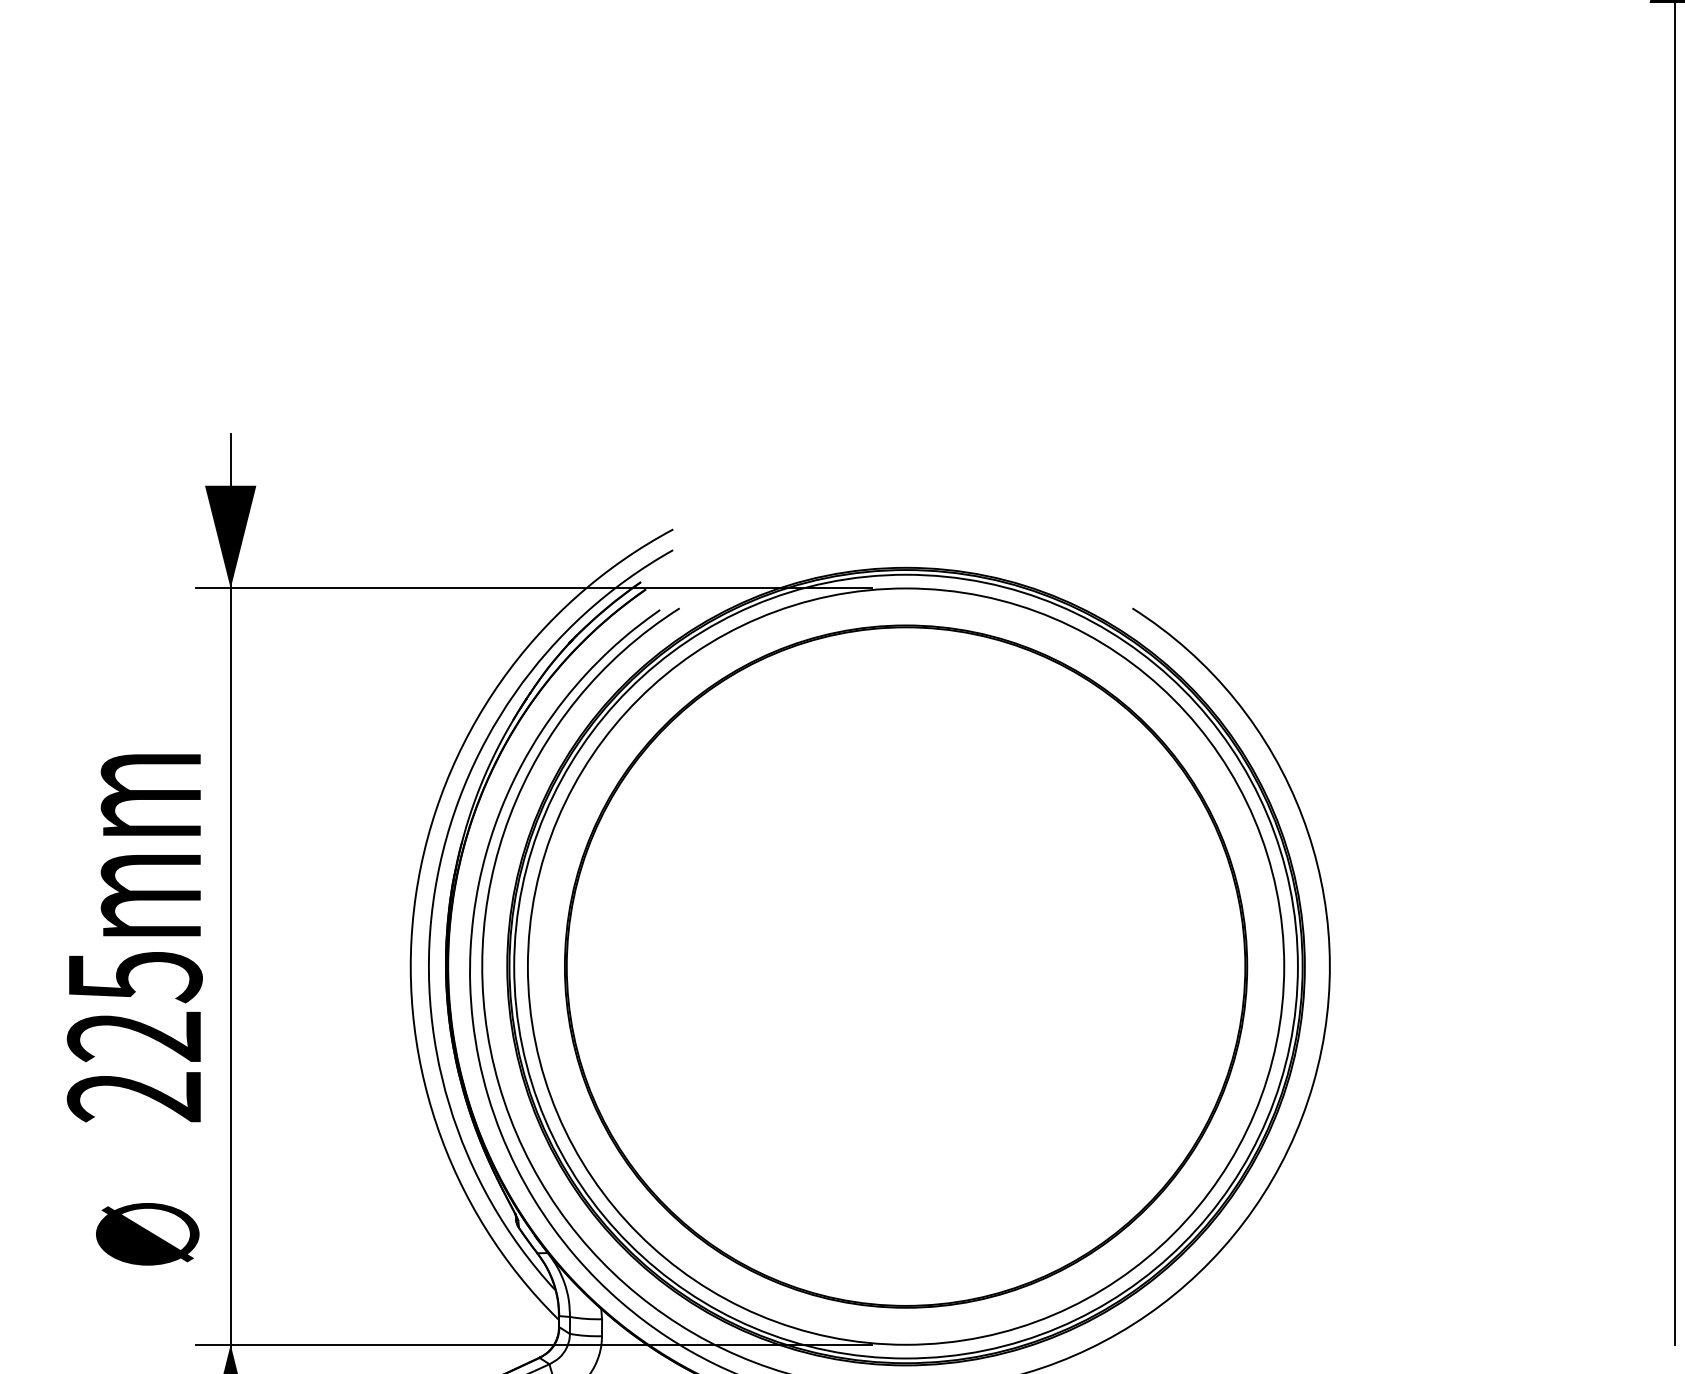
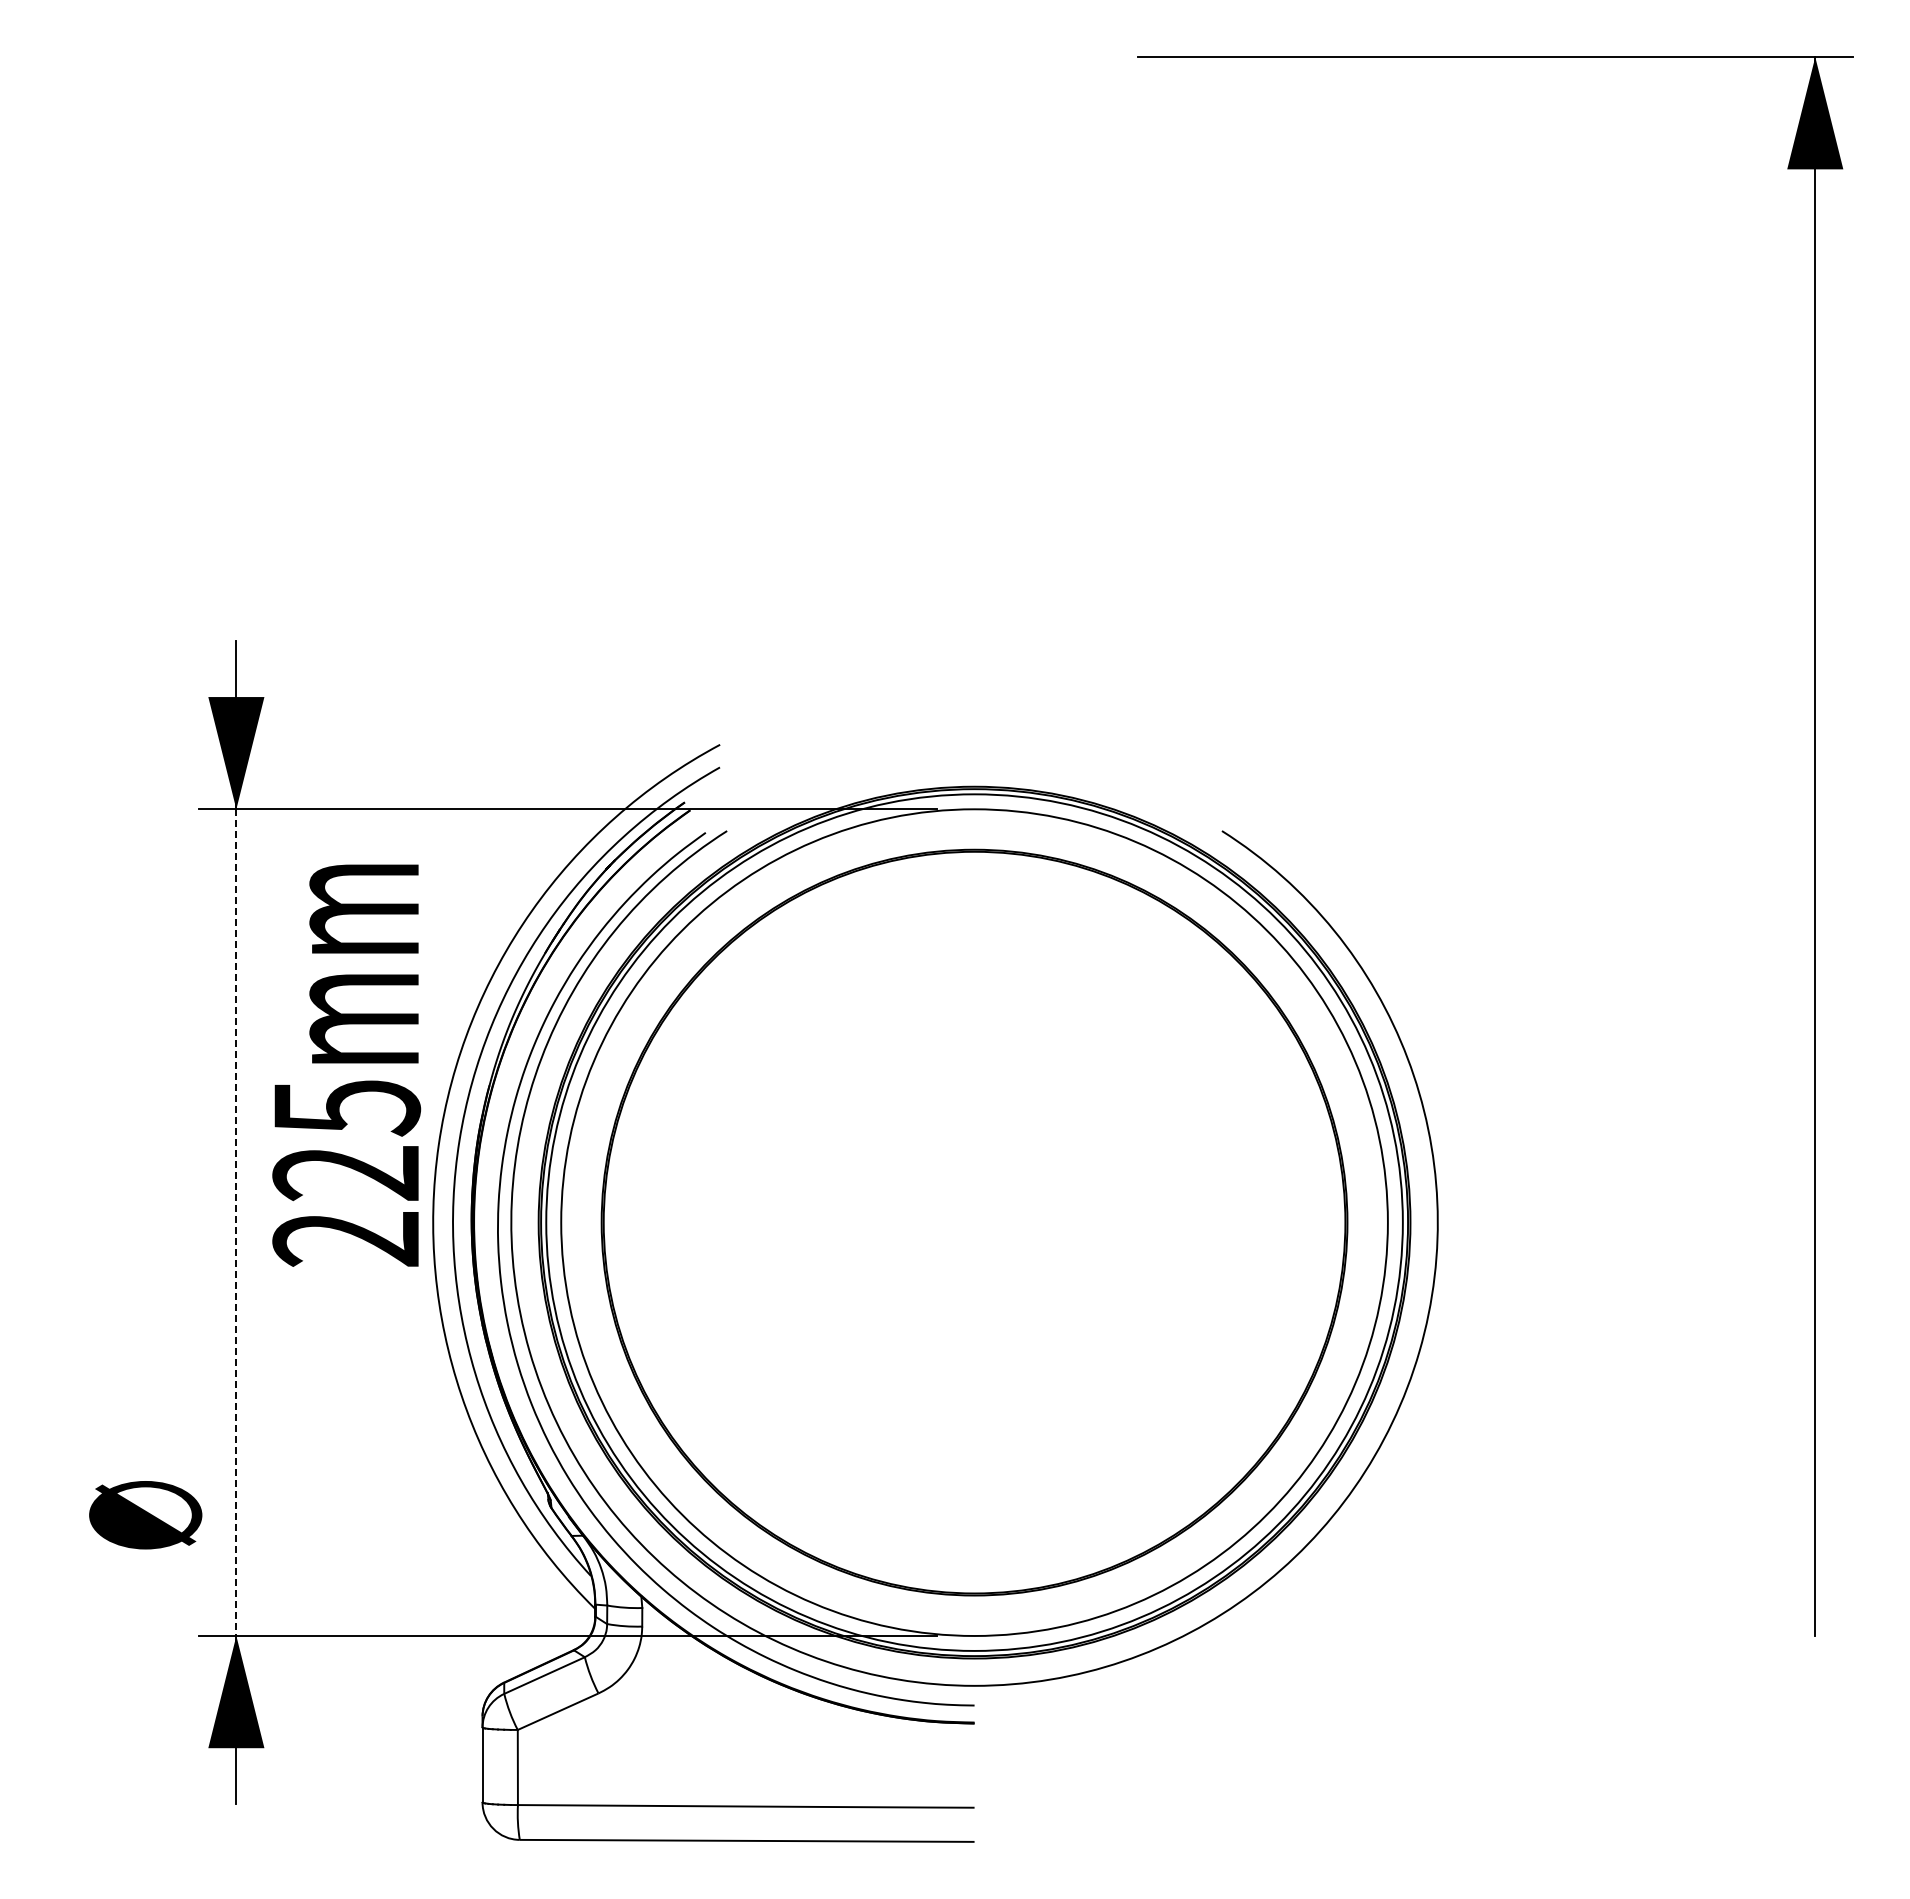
text: (134, 938) -> (346, 1065), moved
line: (230, 967) -> (236, 1223), solid -> dashed

